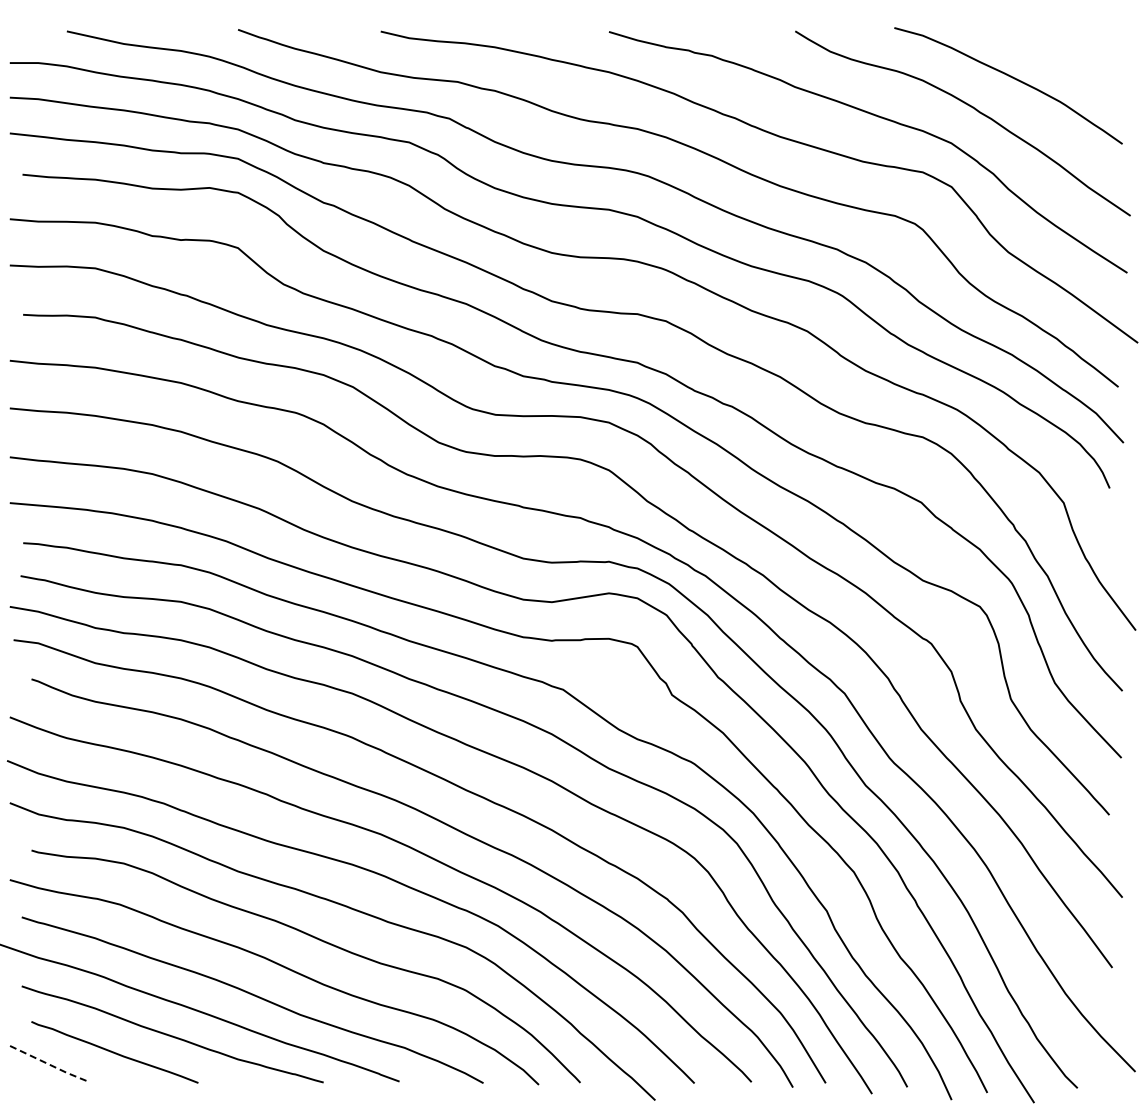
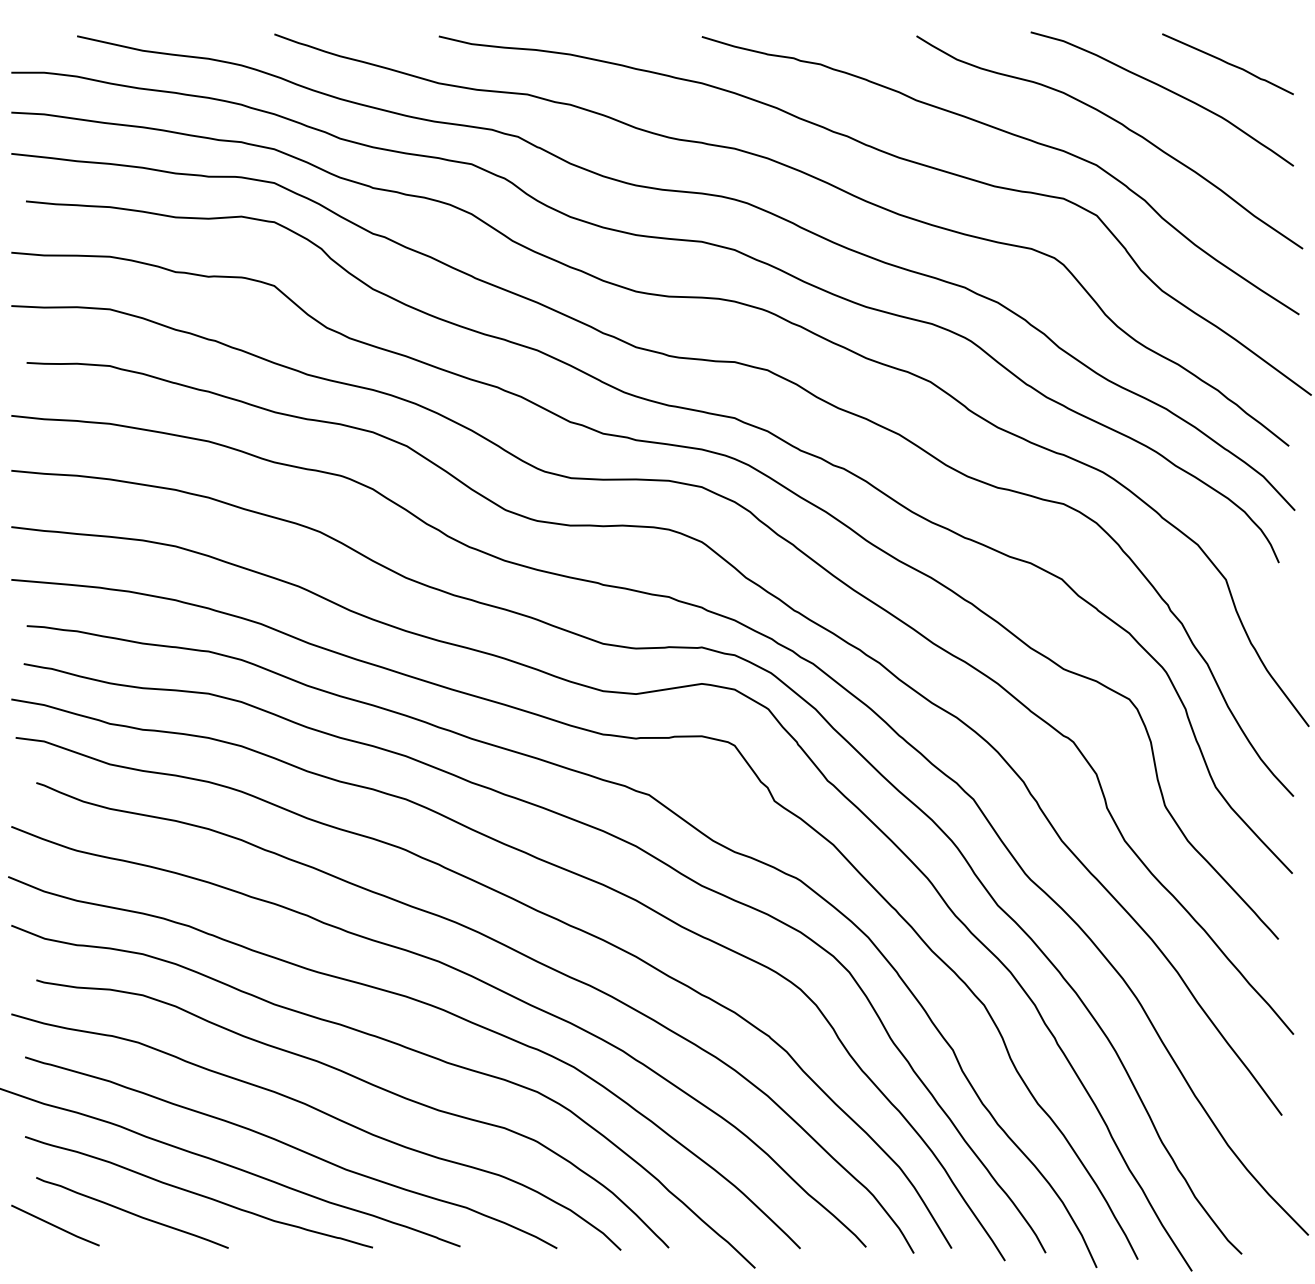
curve: (1065, 55) -> (1227, 64), added
line: (48, 1064) -> (55, 1226), dashed -> solid

